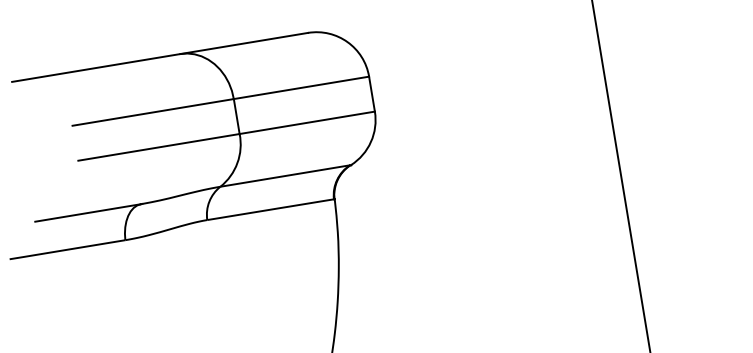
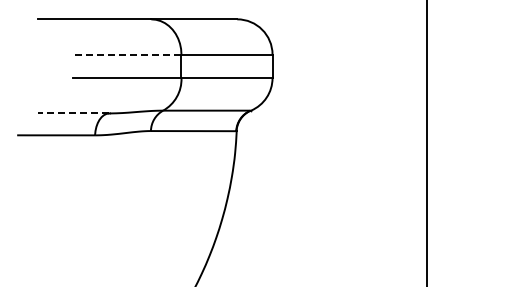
line: (152, 112) -> (126, 54), solid -> dashed
line: (87, 213) -> (73, 113), solid -> dashed

